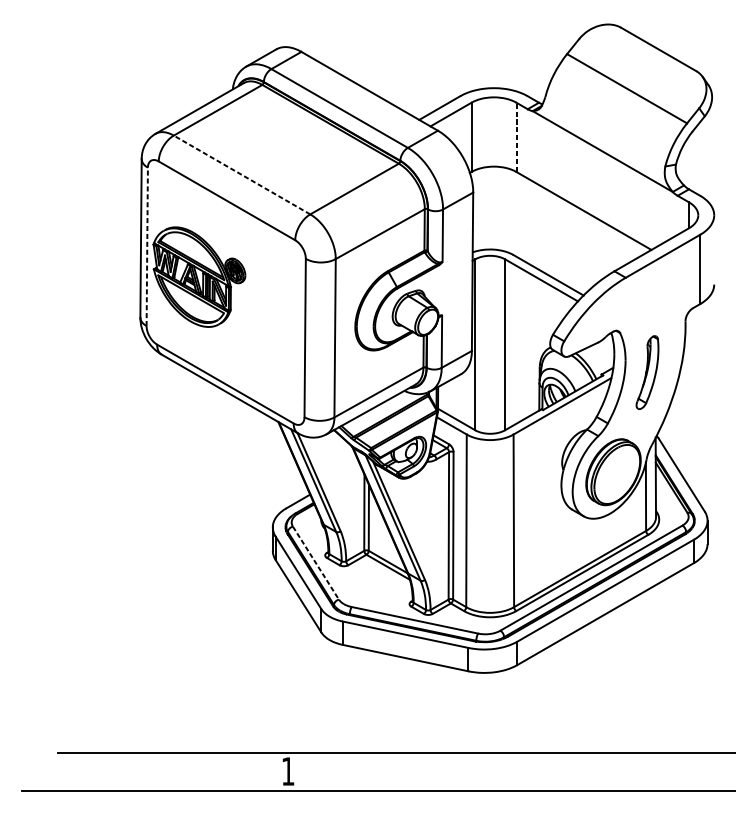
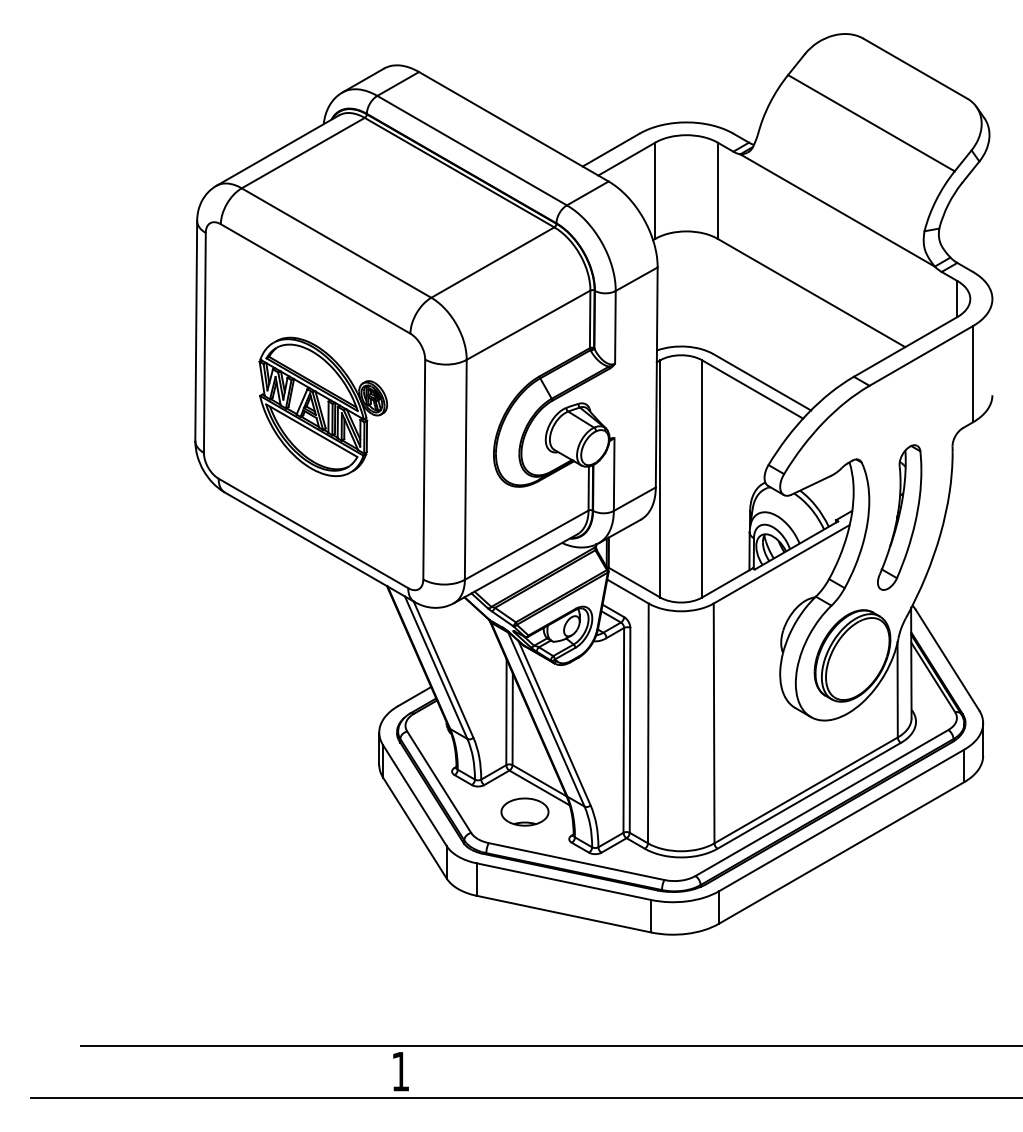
line: (516, 137) -> (717, 190), dashed -> solid
line: (242, 174) -> (336, 242), dashed -> solid
line: (146, 246) -> (204, 342), dashed -> solid
part: (199, 276) -> (323, 406), moved
part: (647, 372) -> (899, 517), size x1.43
line: (316, 563) -> (439, 782), dashed -> solid
part: (377, 584) -> (524, 811), added

